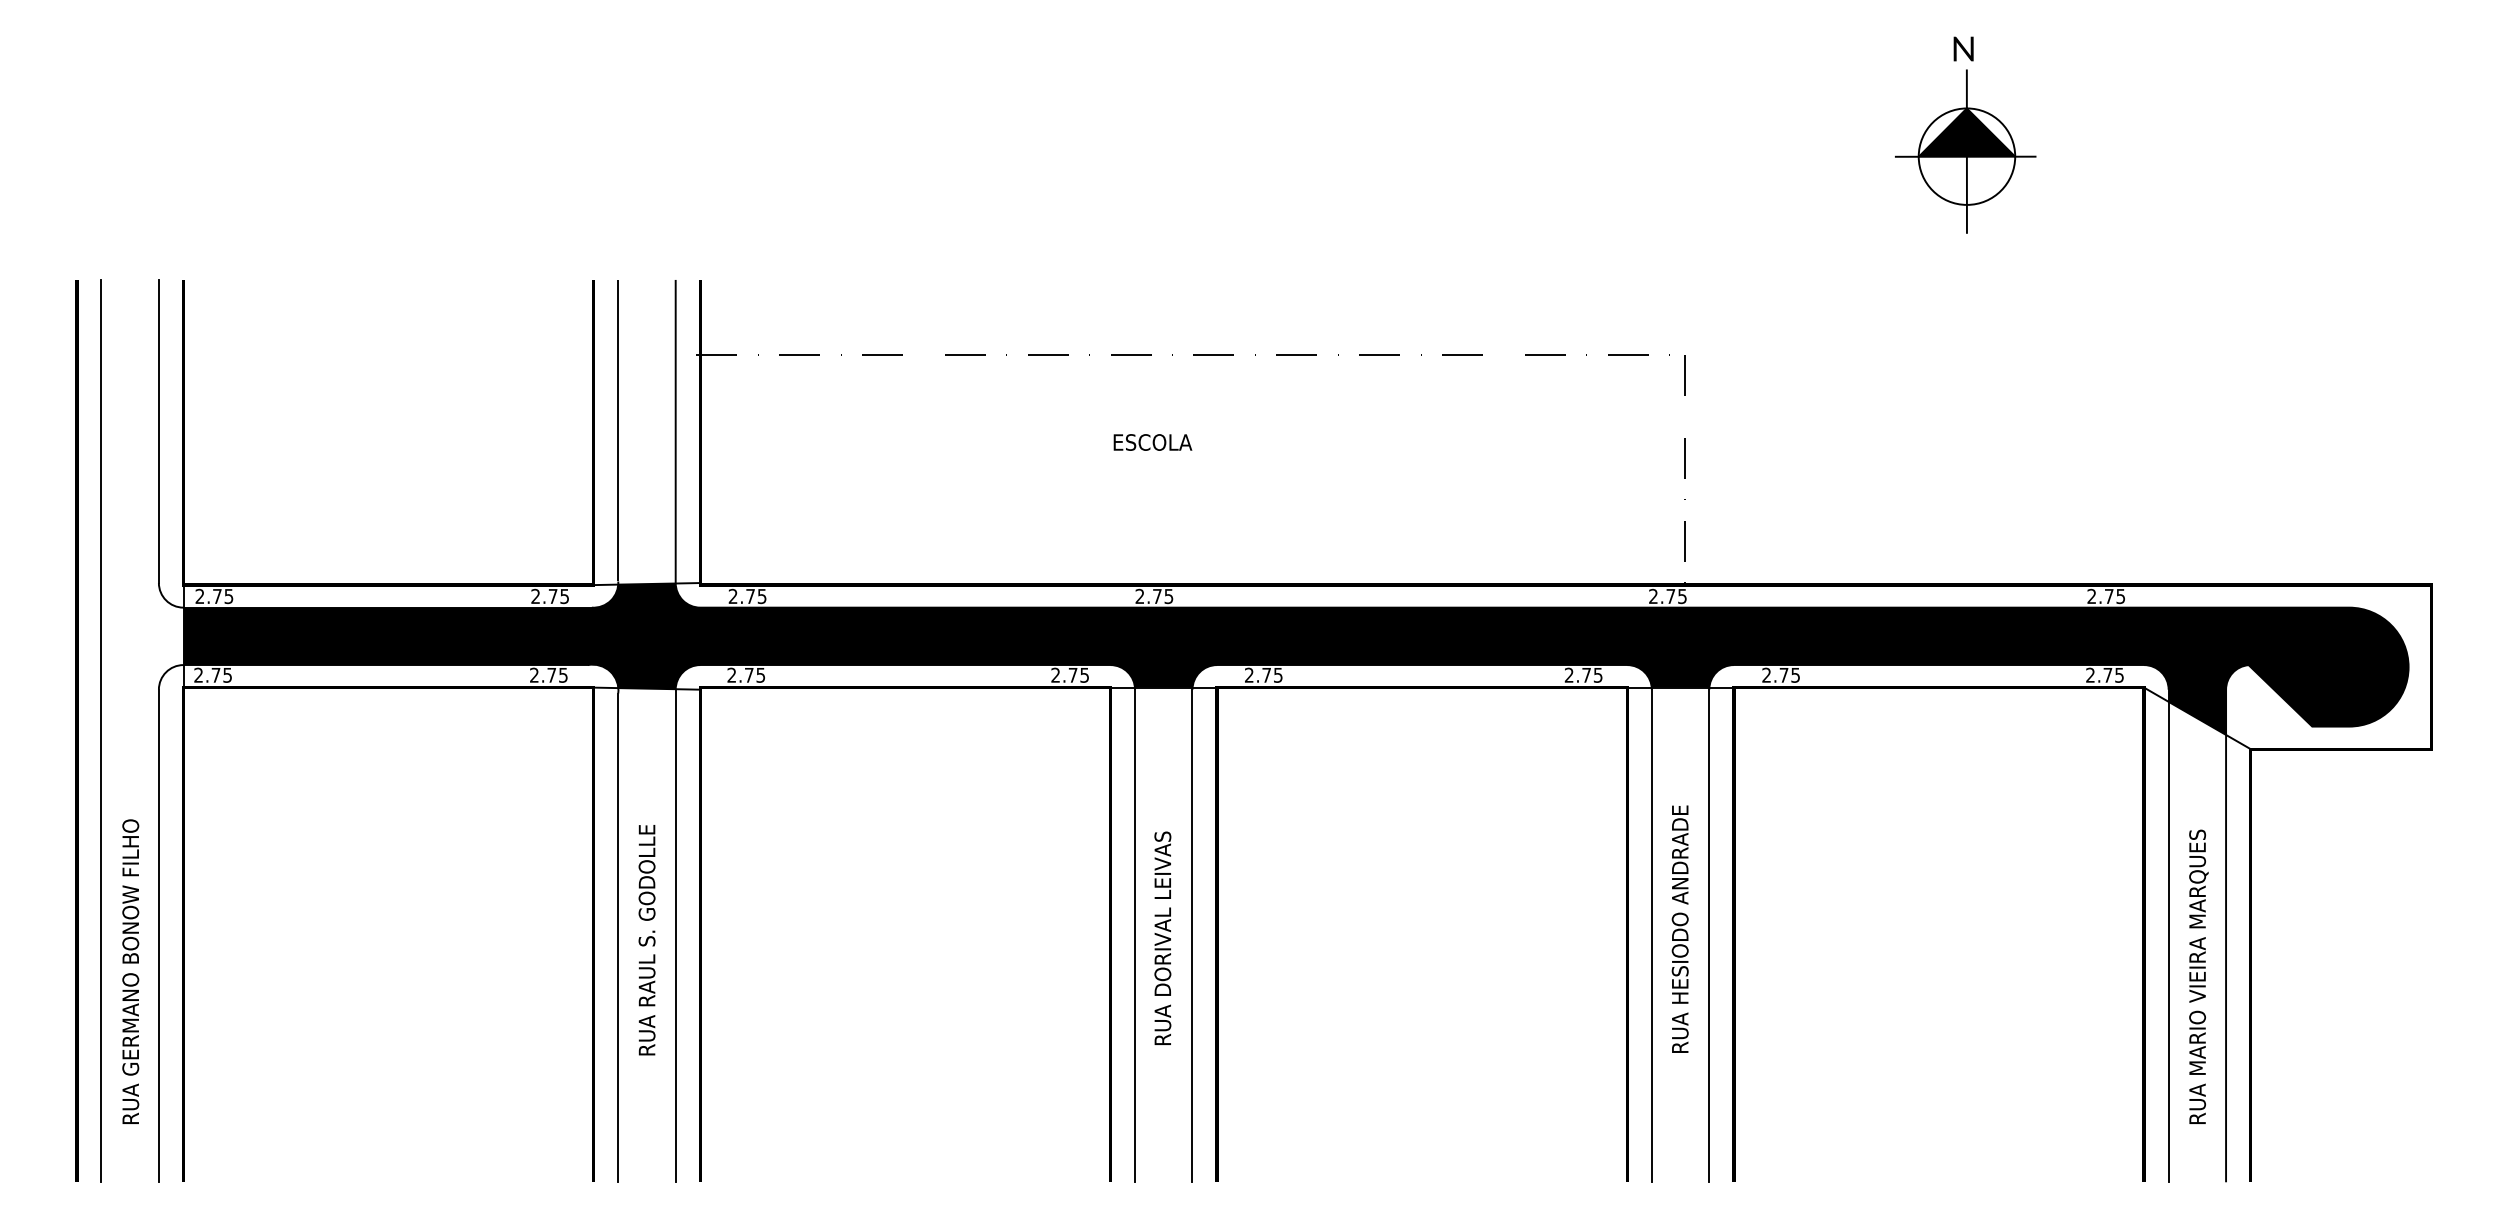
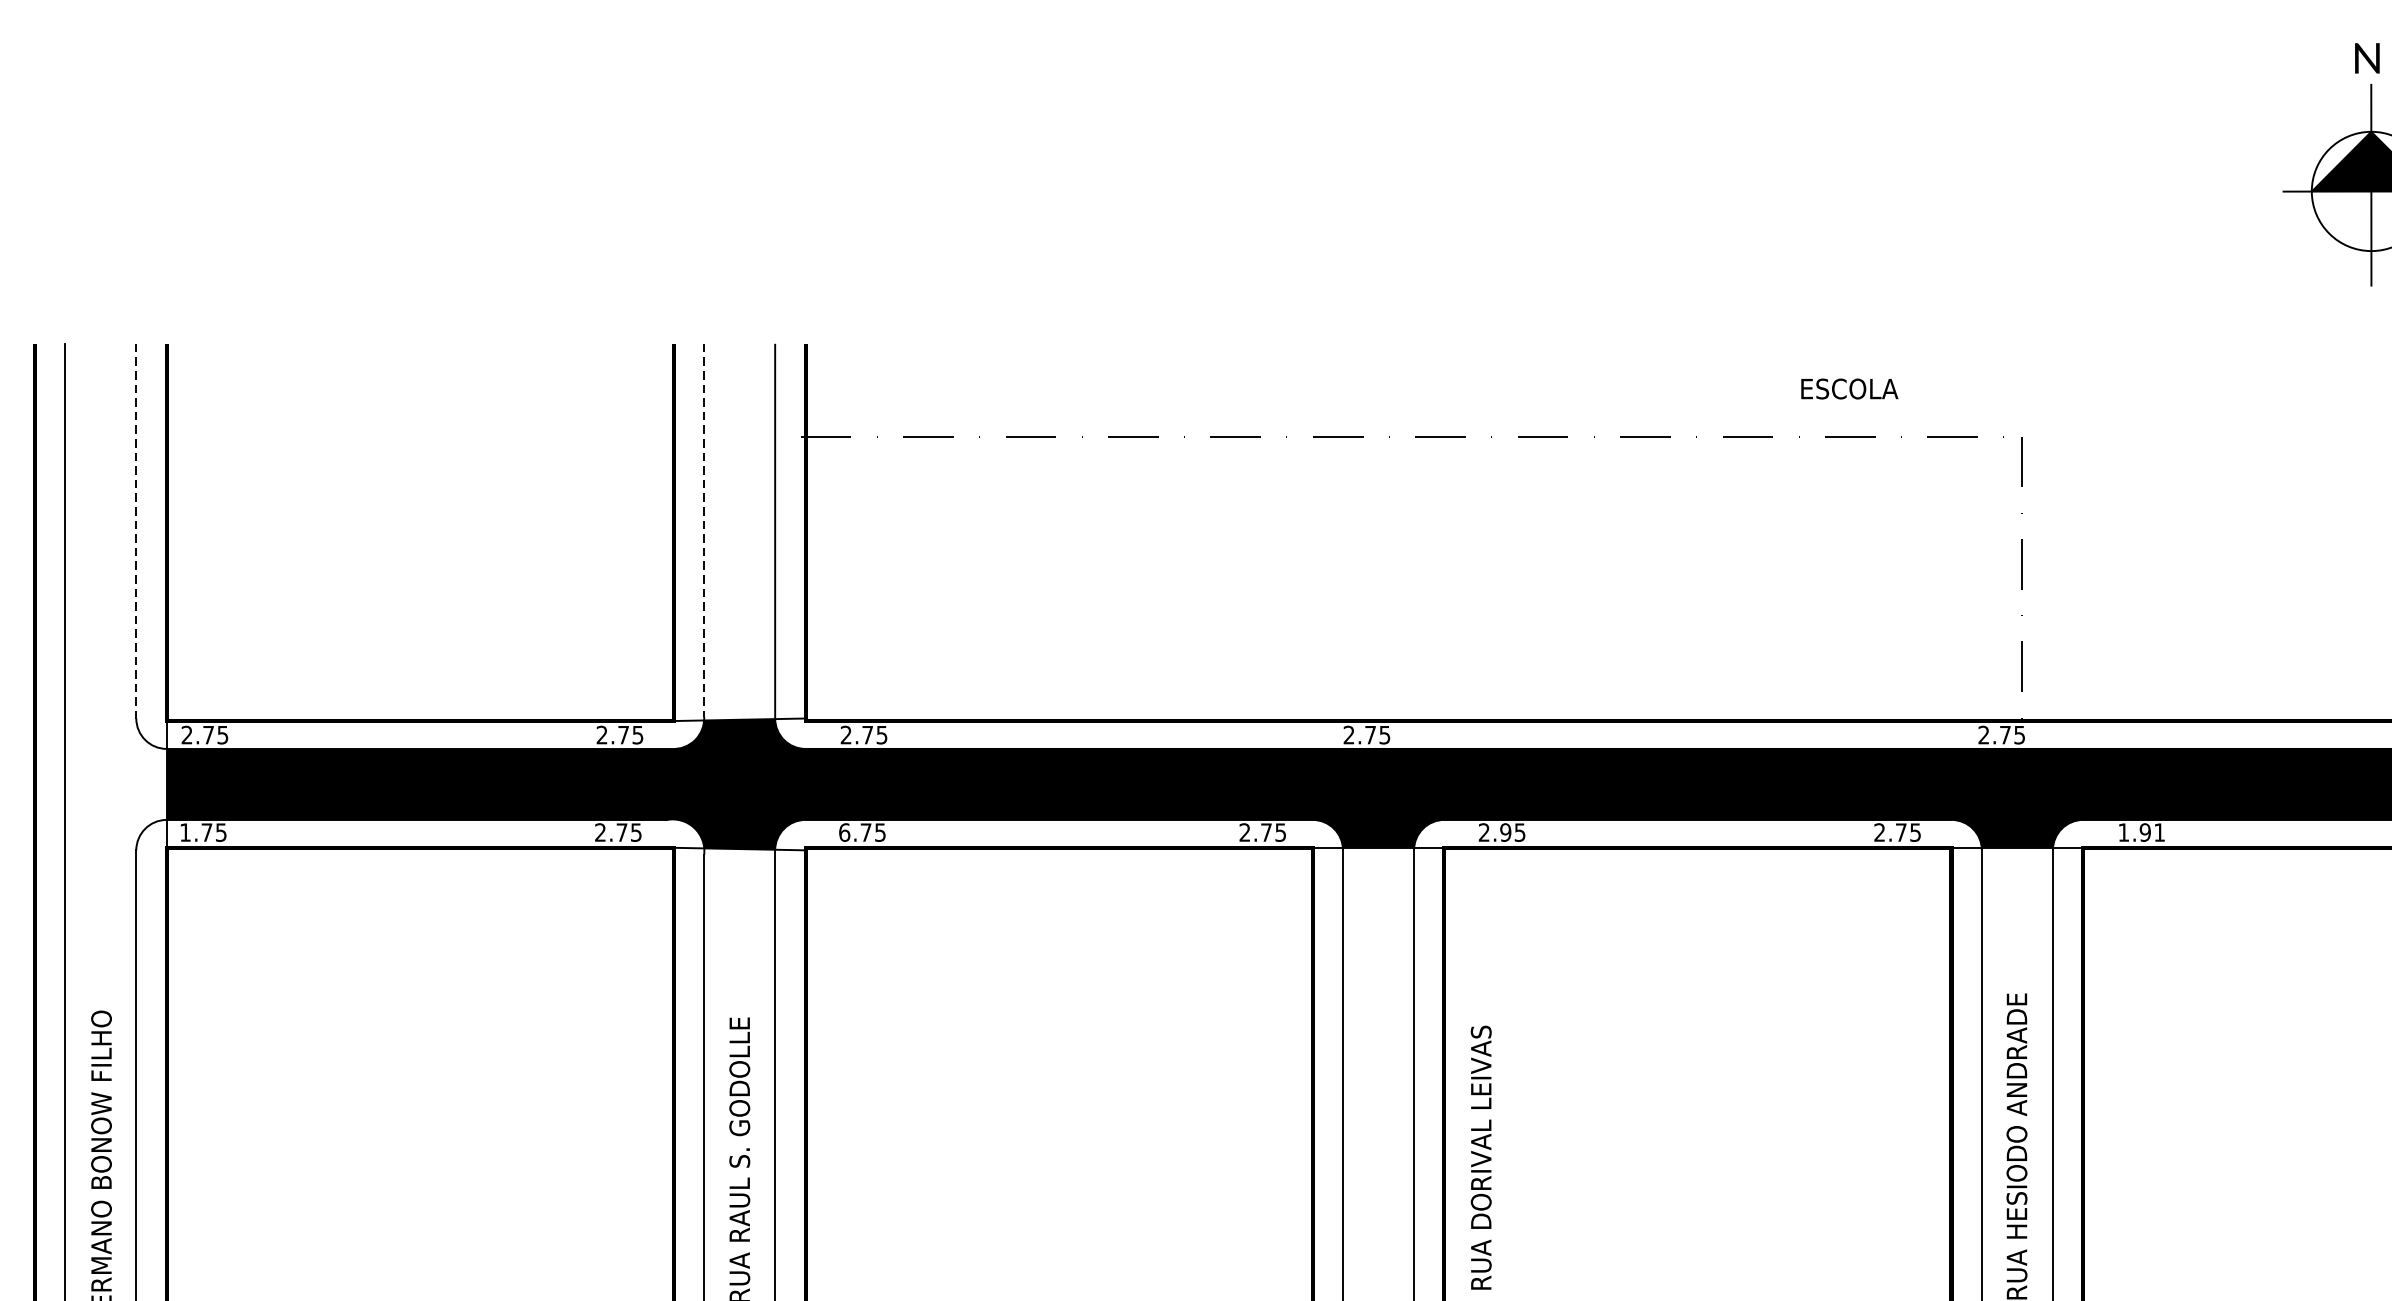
line: (618, 430) -> (704, 529), solid -> dashed
line: (158, 431) -> (135, 531), solid -> dashed
text: (1152, 442) -> (1849, 389), moved
text: (198, 674) -> (185, 831), 2.75 -> 1.75
text: (731, 674) -> (844, 831), 2.75 -> 6.75
text: (1266, 674) -> (1505, 831), 2.75 -> 2.95
text: (1780, 674) -> (2140, 831), 2.75 -> 1.91
text: (1162, 937) -> (1480, 1156), moved

